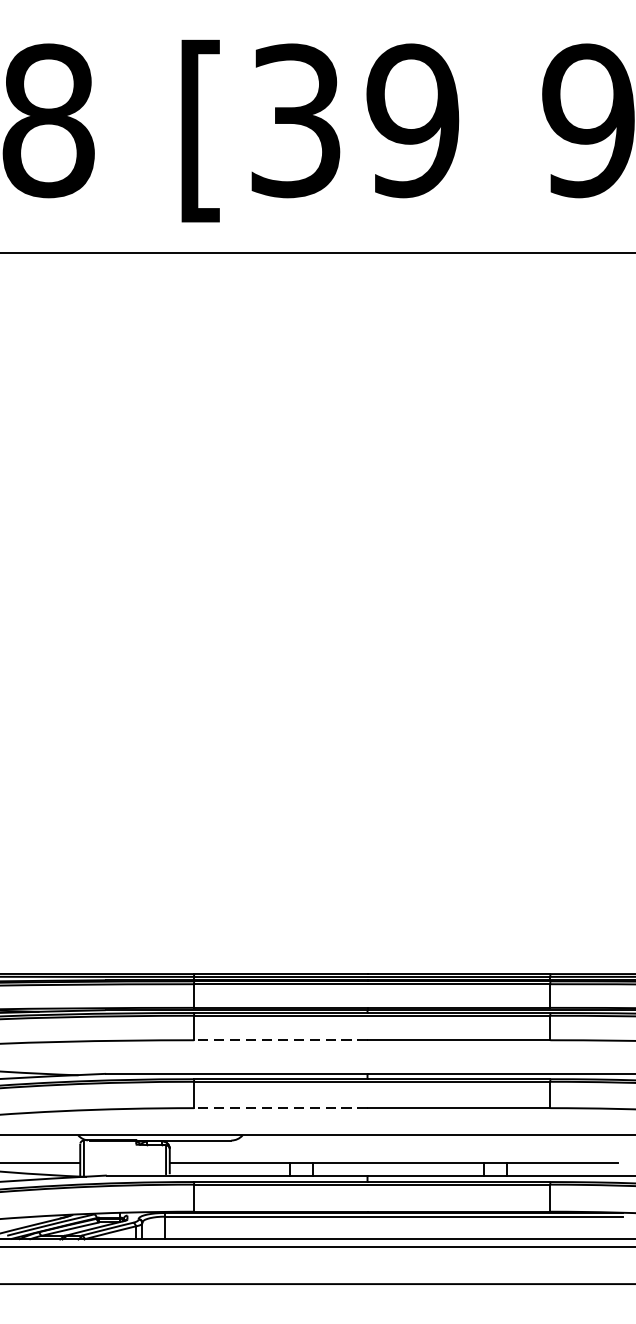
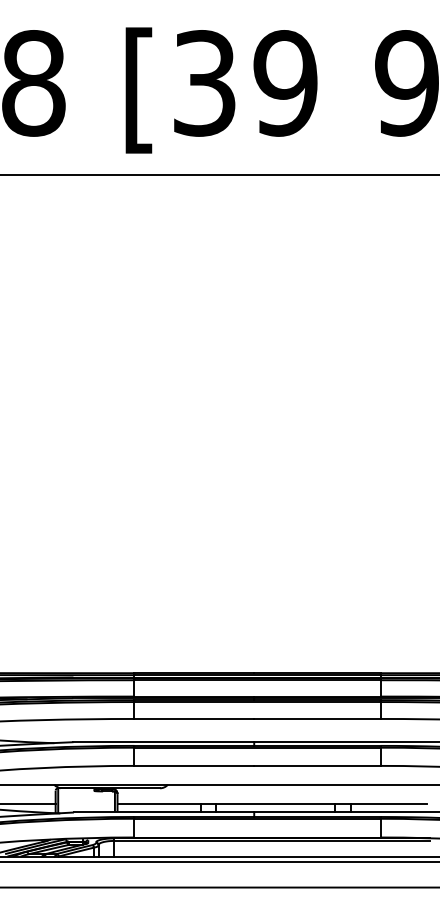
line: (281, 1039) -> (194, 718), dashed -> solid
line: (281, 1107) -> (194, 765), dashed -> solid

